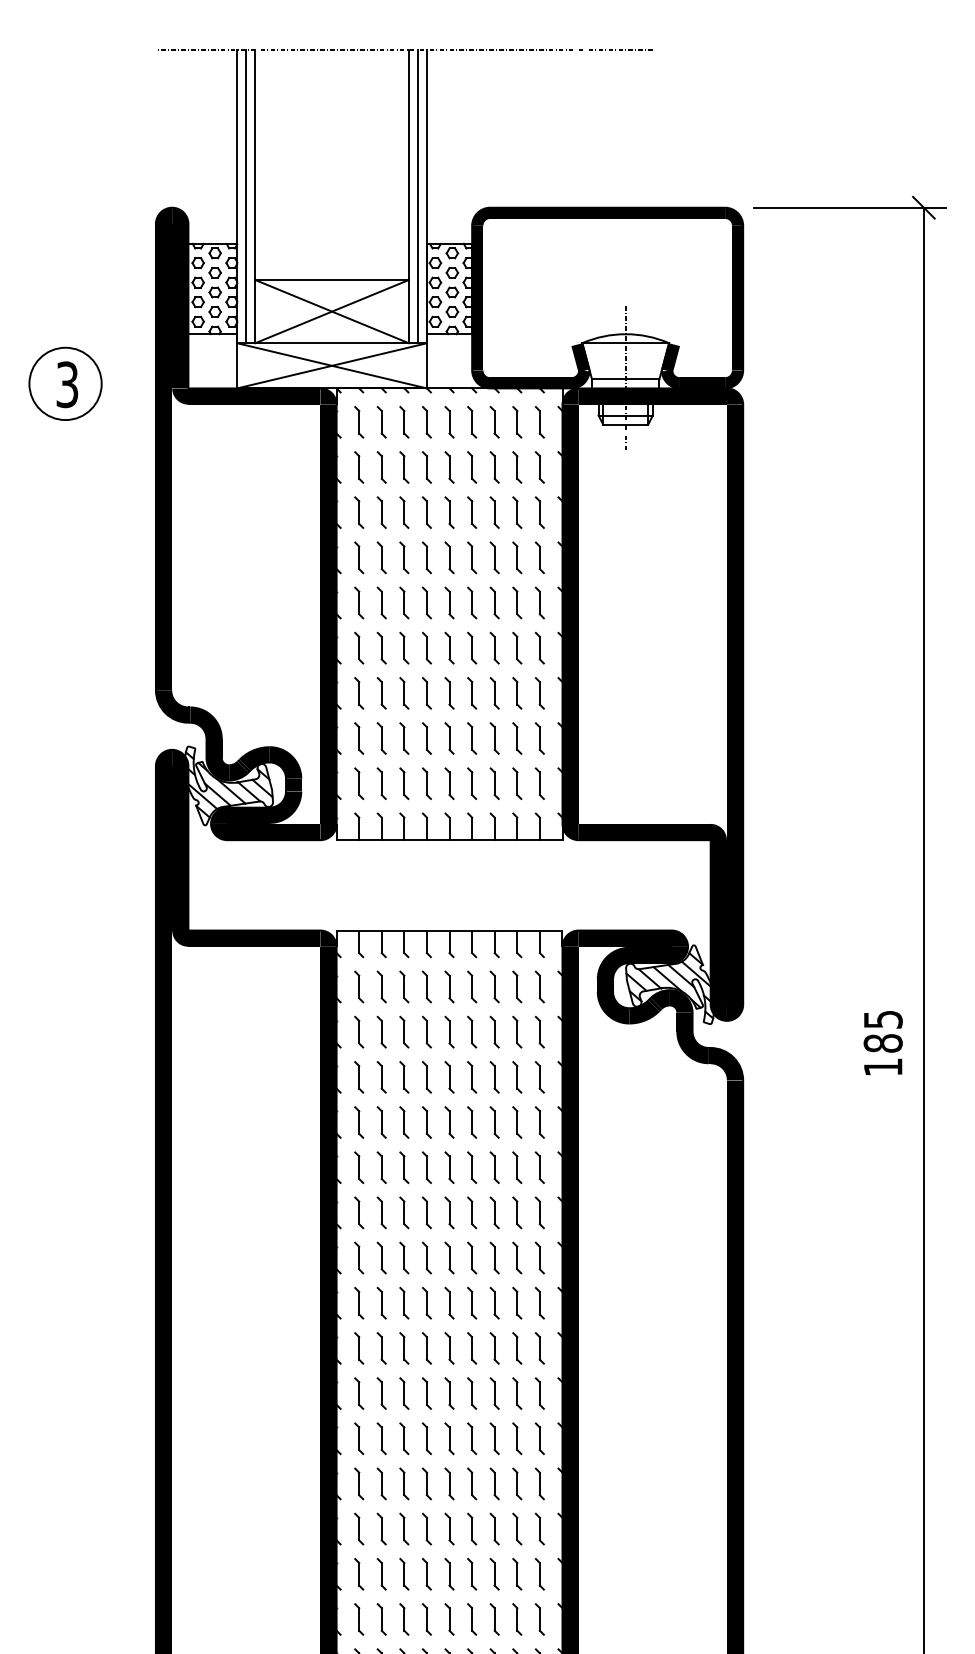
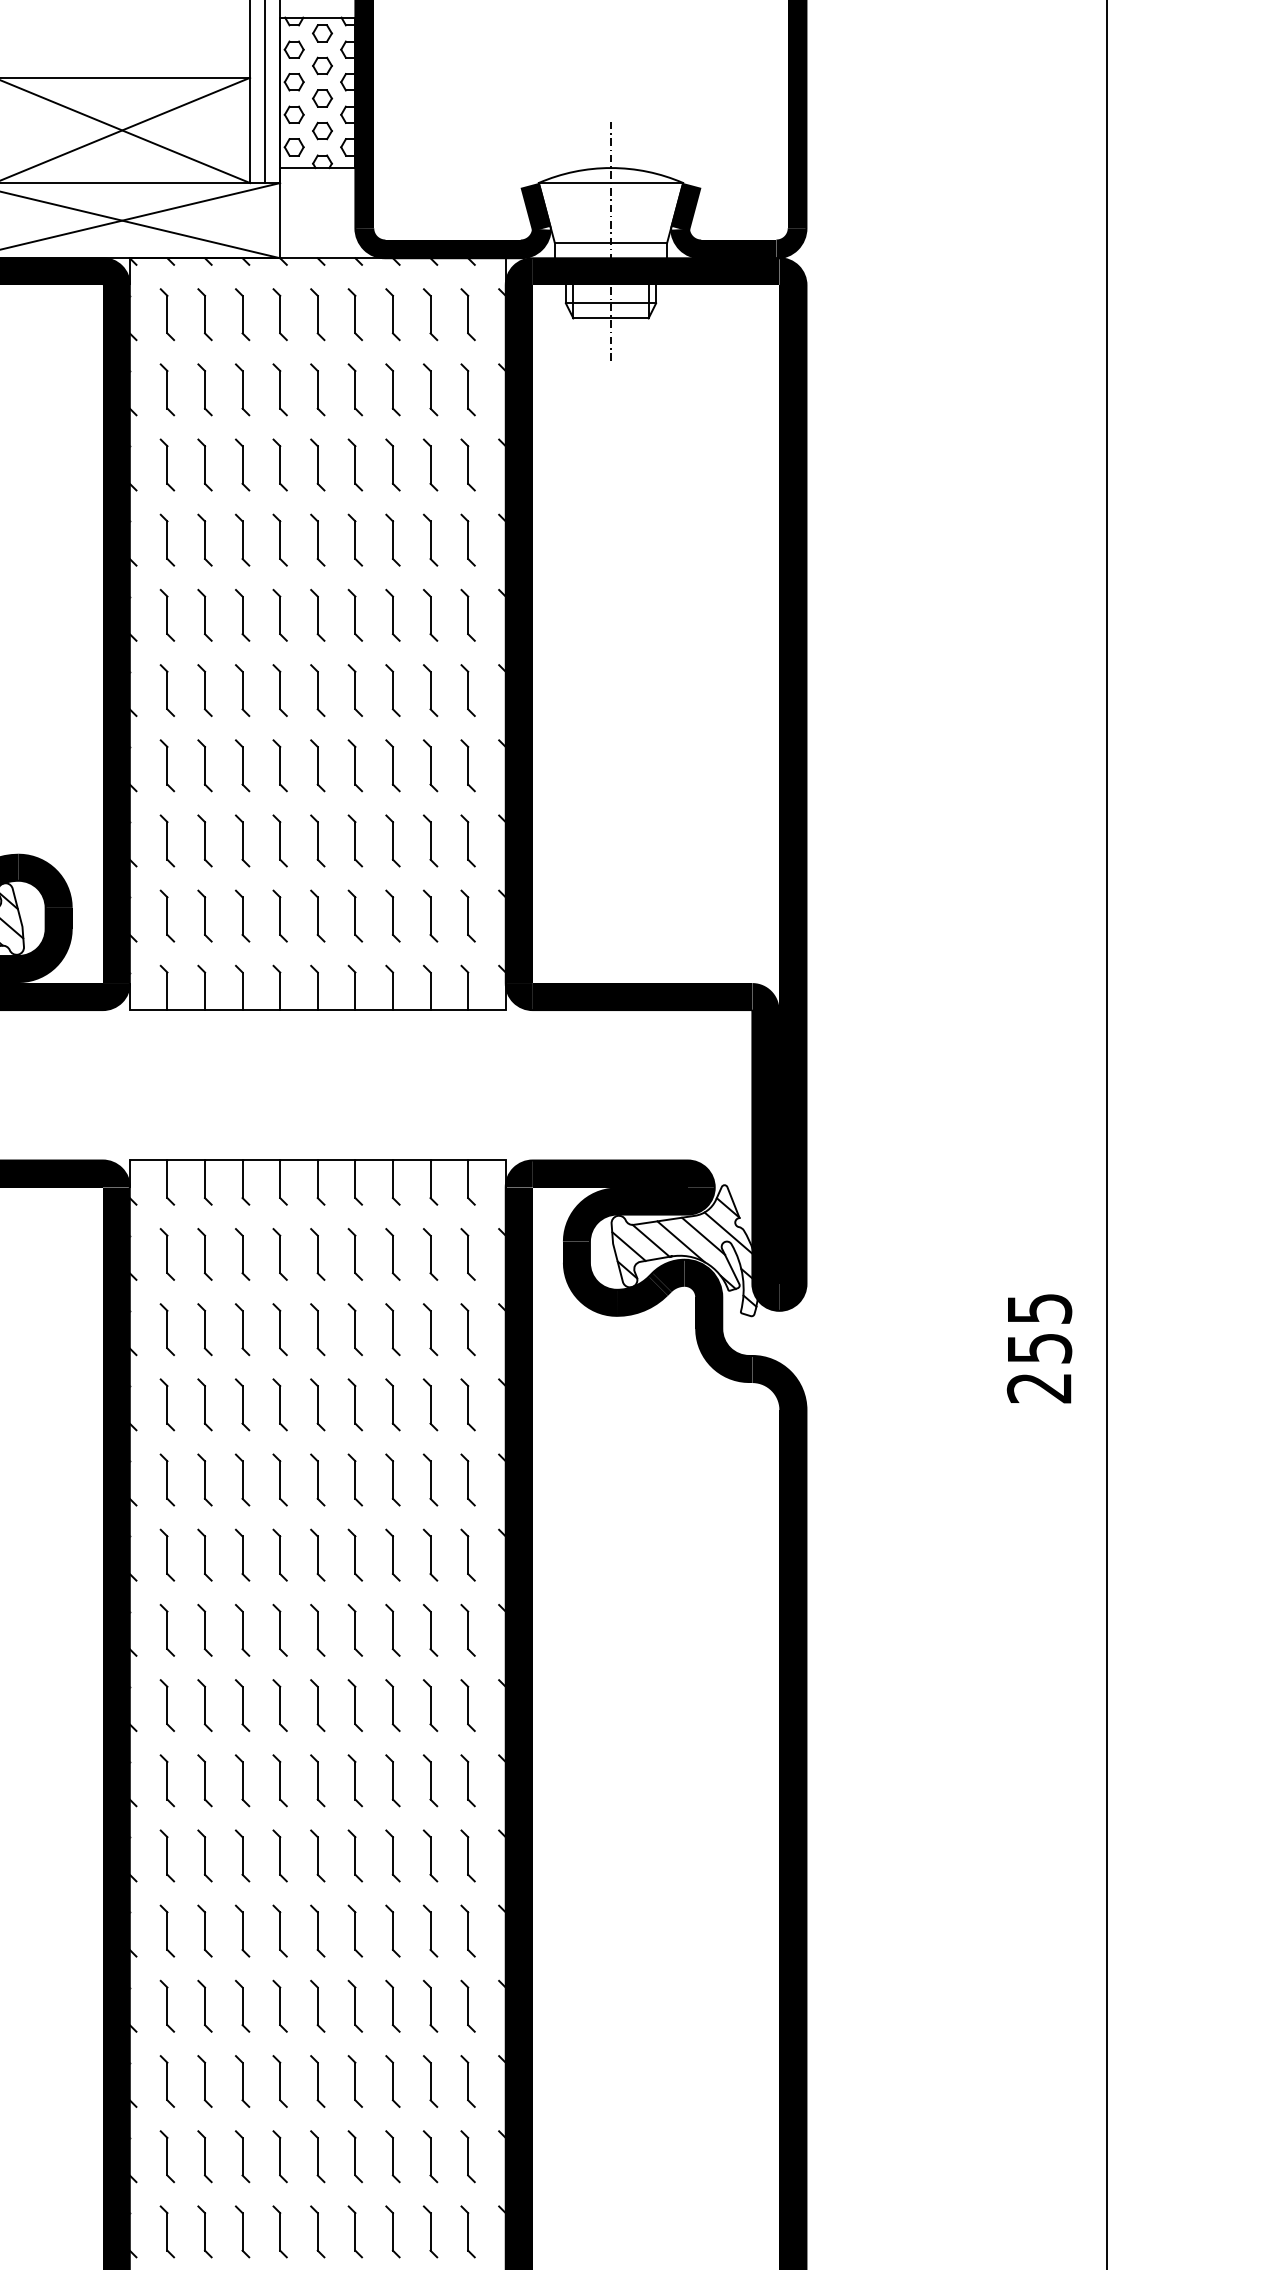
text: (882, 1055) -> (1038, 1368), 185 -> 255

